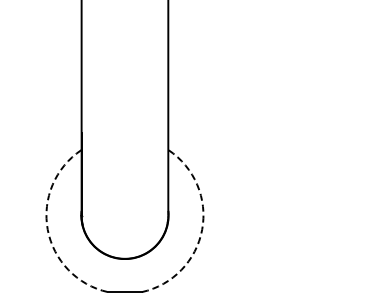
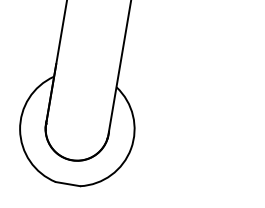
arc: (47, 229) -> (19, 129), dashed -> solid
arc: (202, 229) -> (131, 148), dashed -> solid

